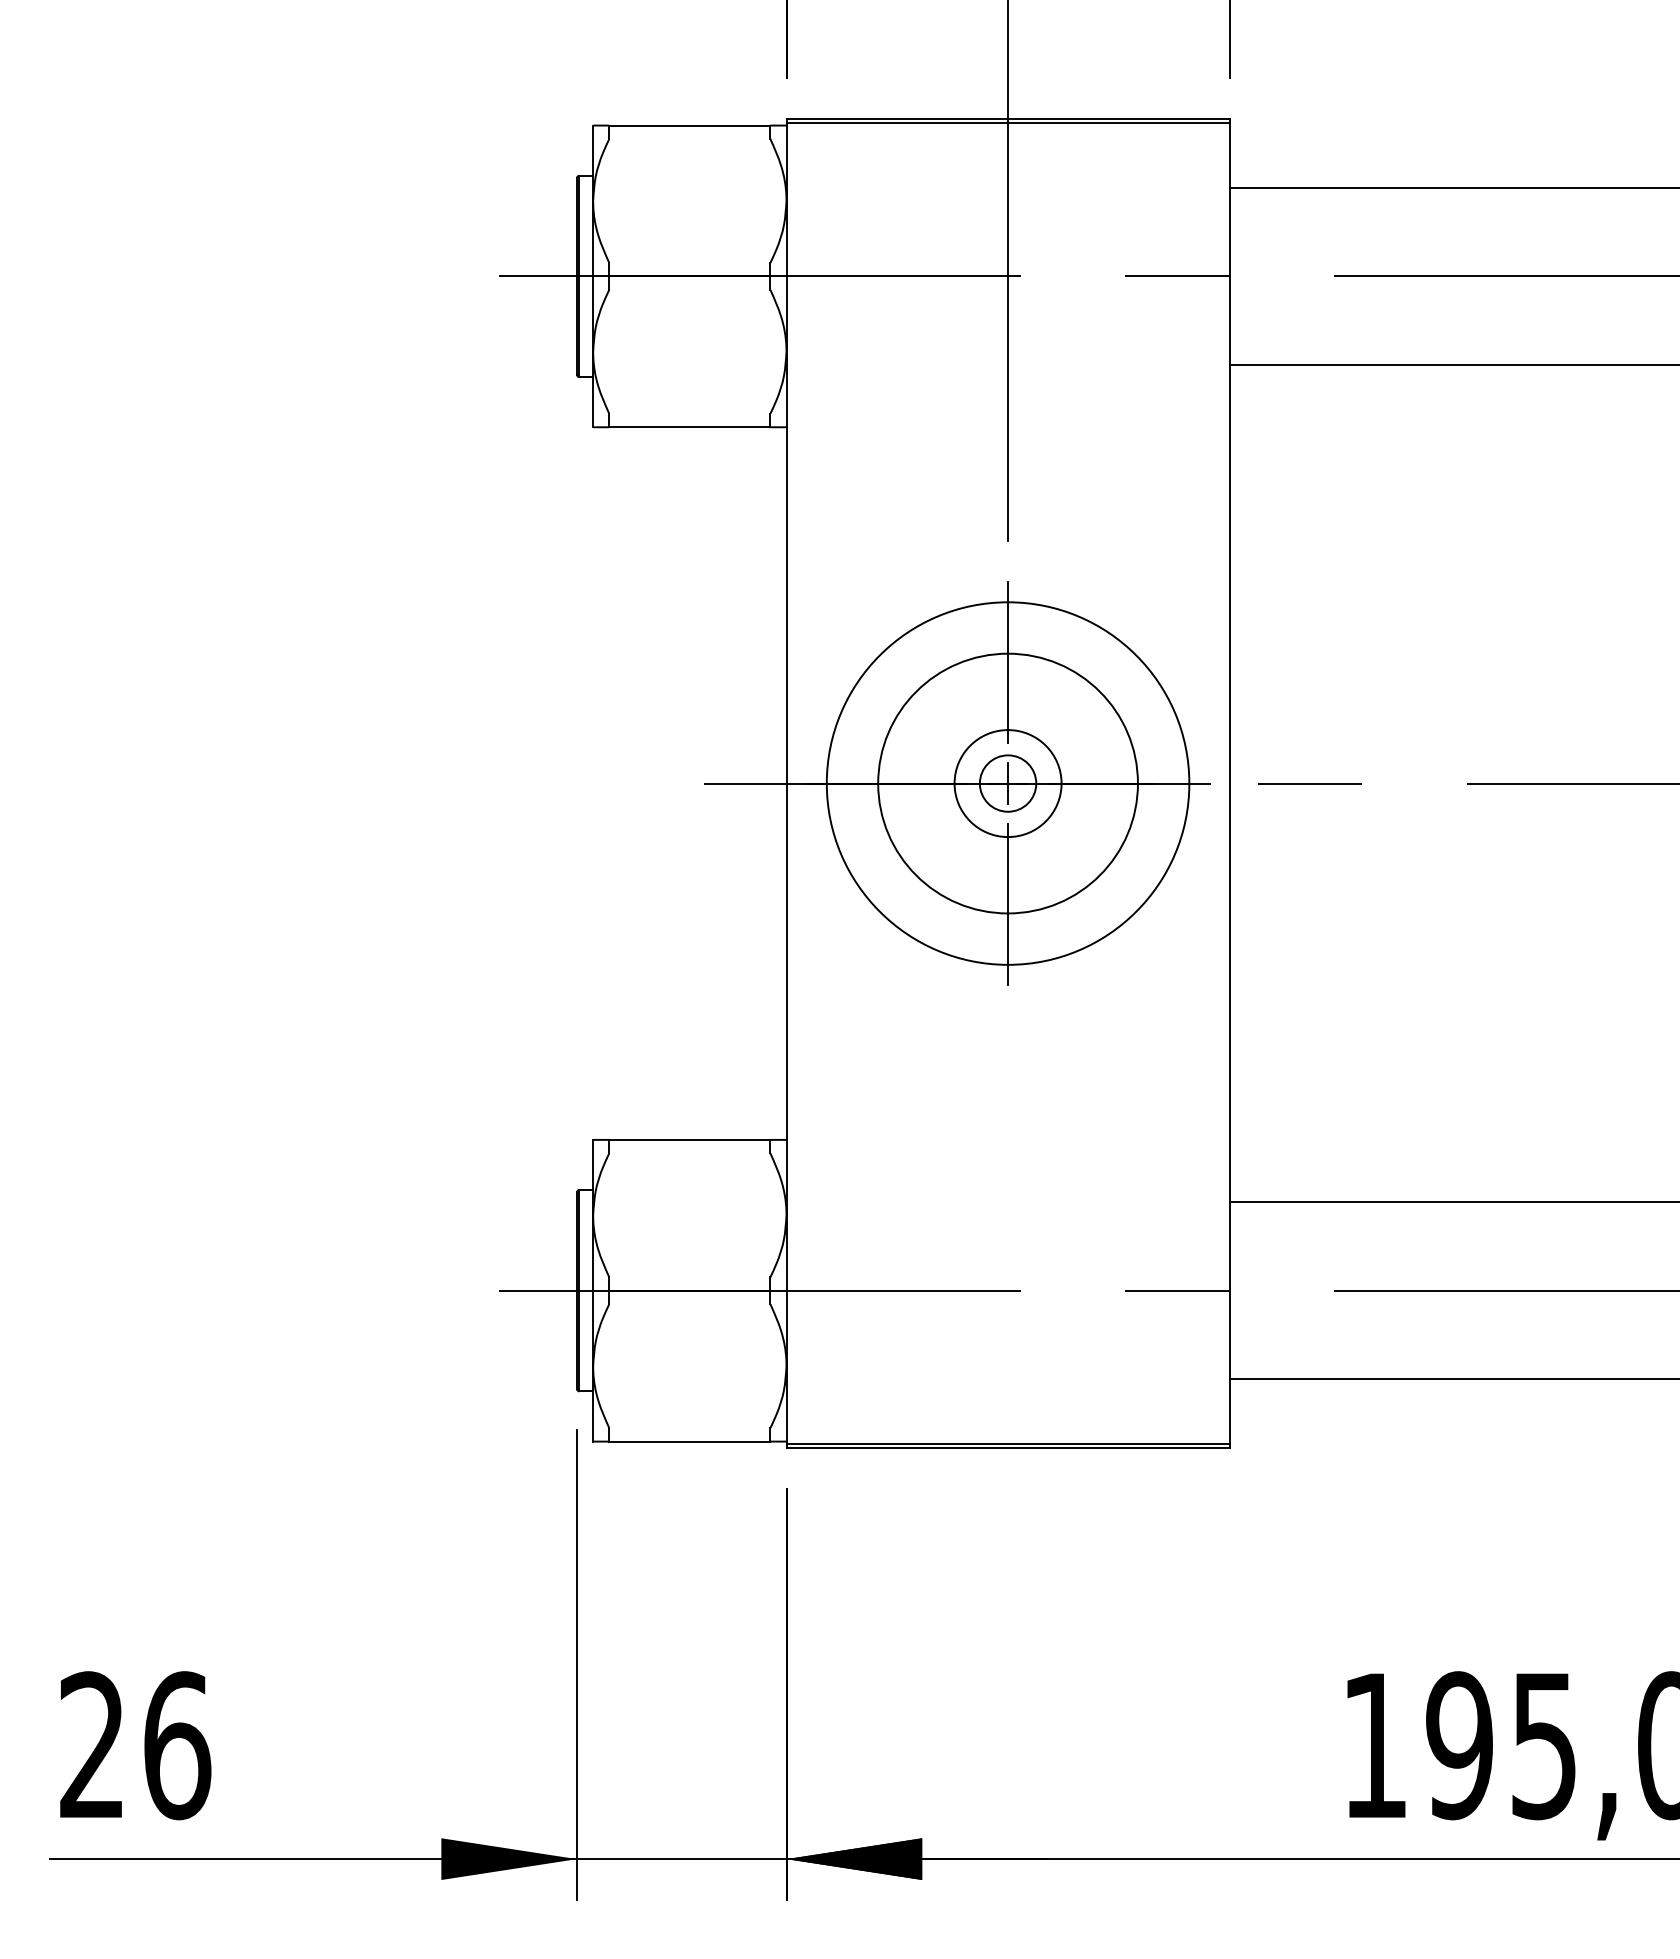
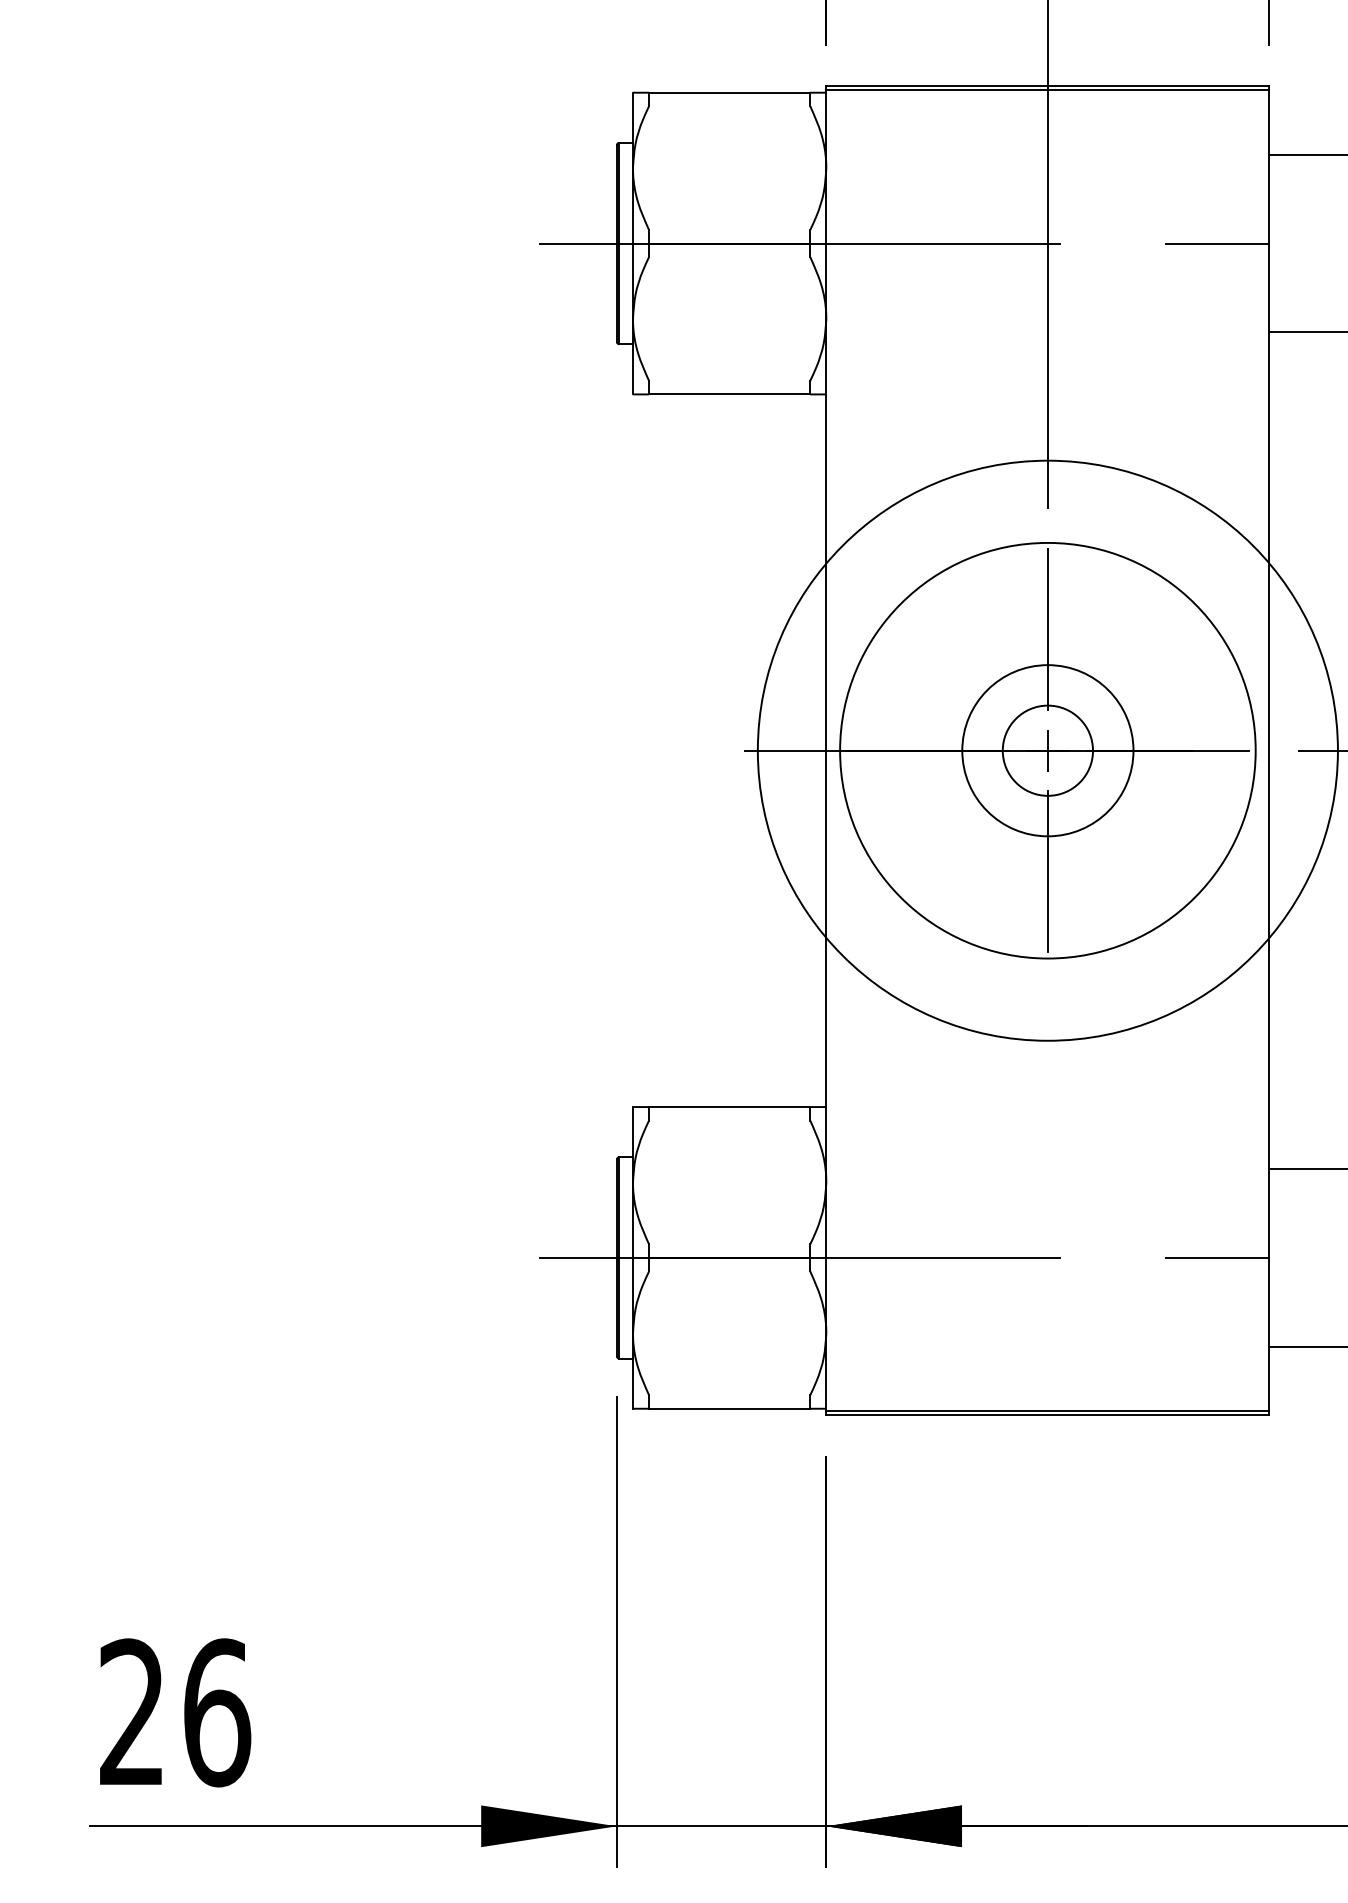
circle: (1007, 783) -> (1047, 750), size x1.6
circle: (1007, 783) -> (1047, 750), size x1.6
circle: (1007, 783) -> (1047, 750), size x1.6
circle: (1007, 783) -> (1047, 750), size x1.6

